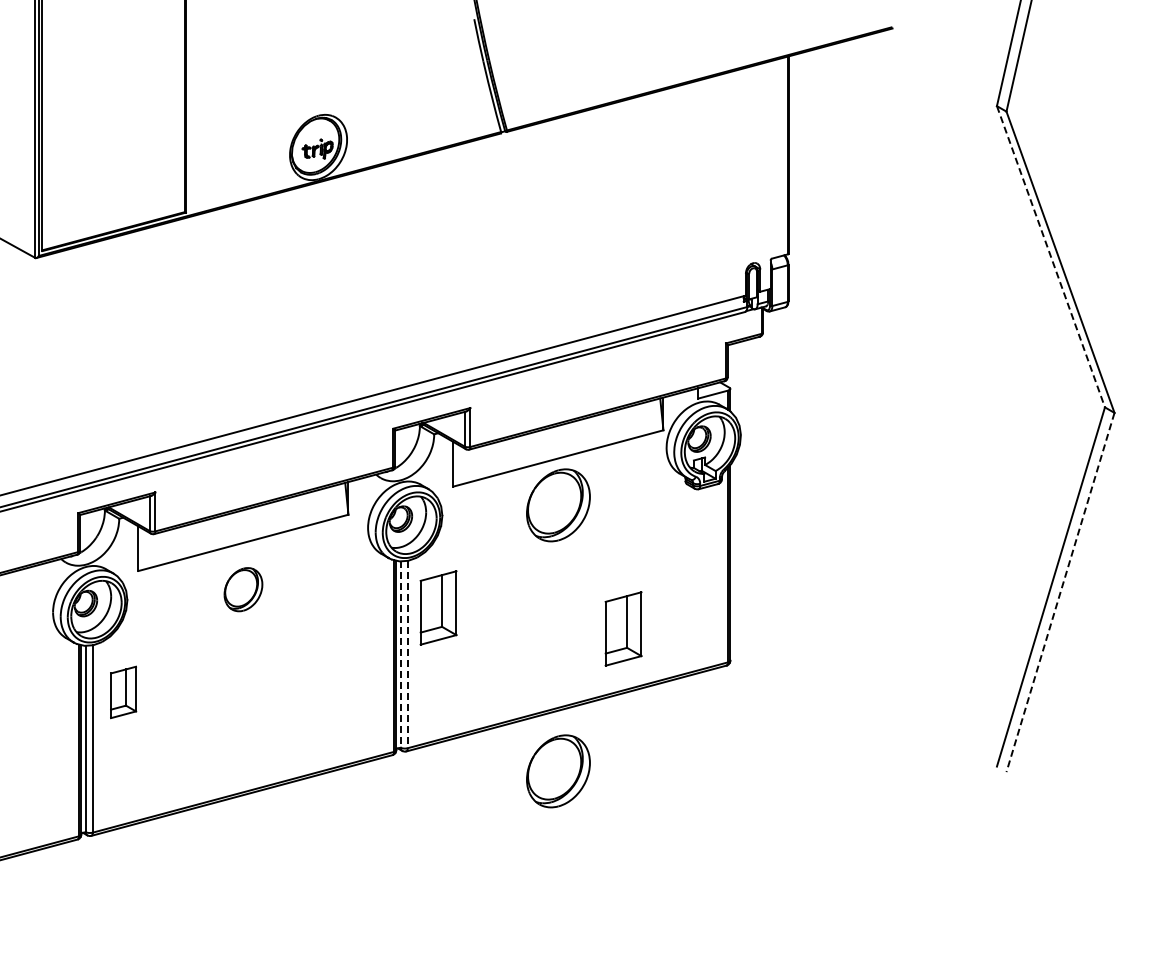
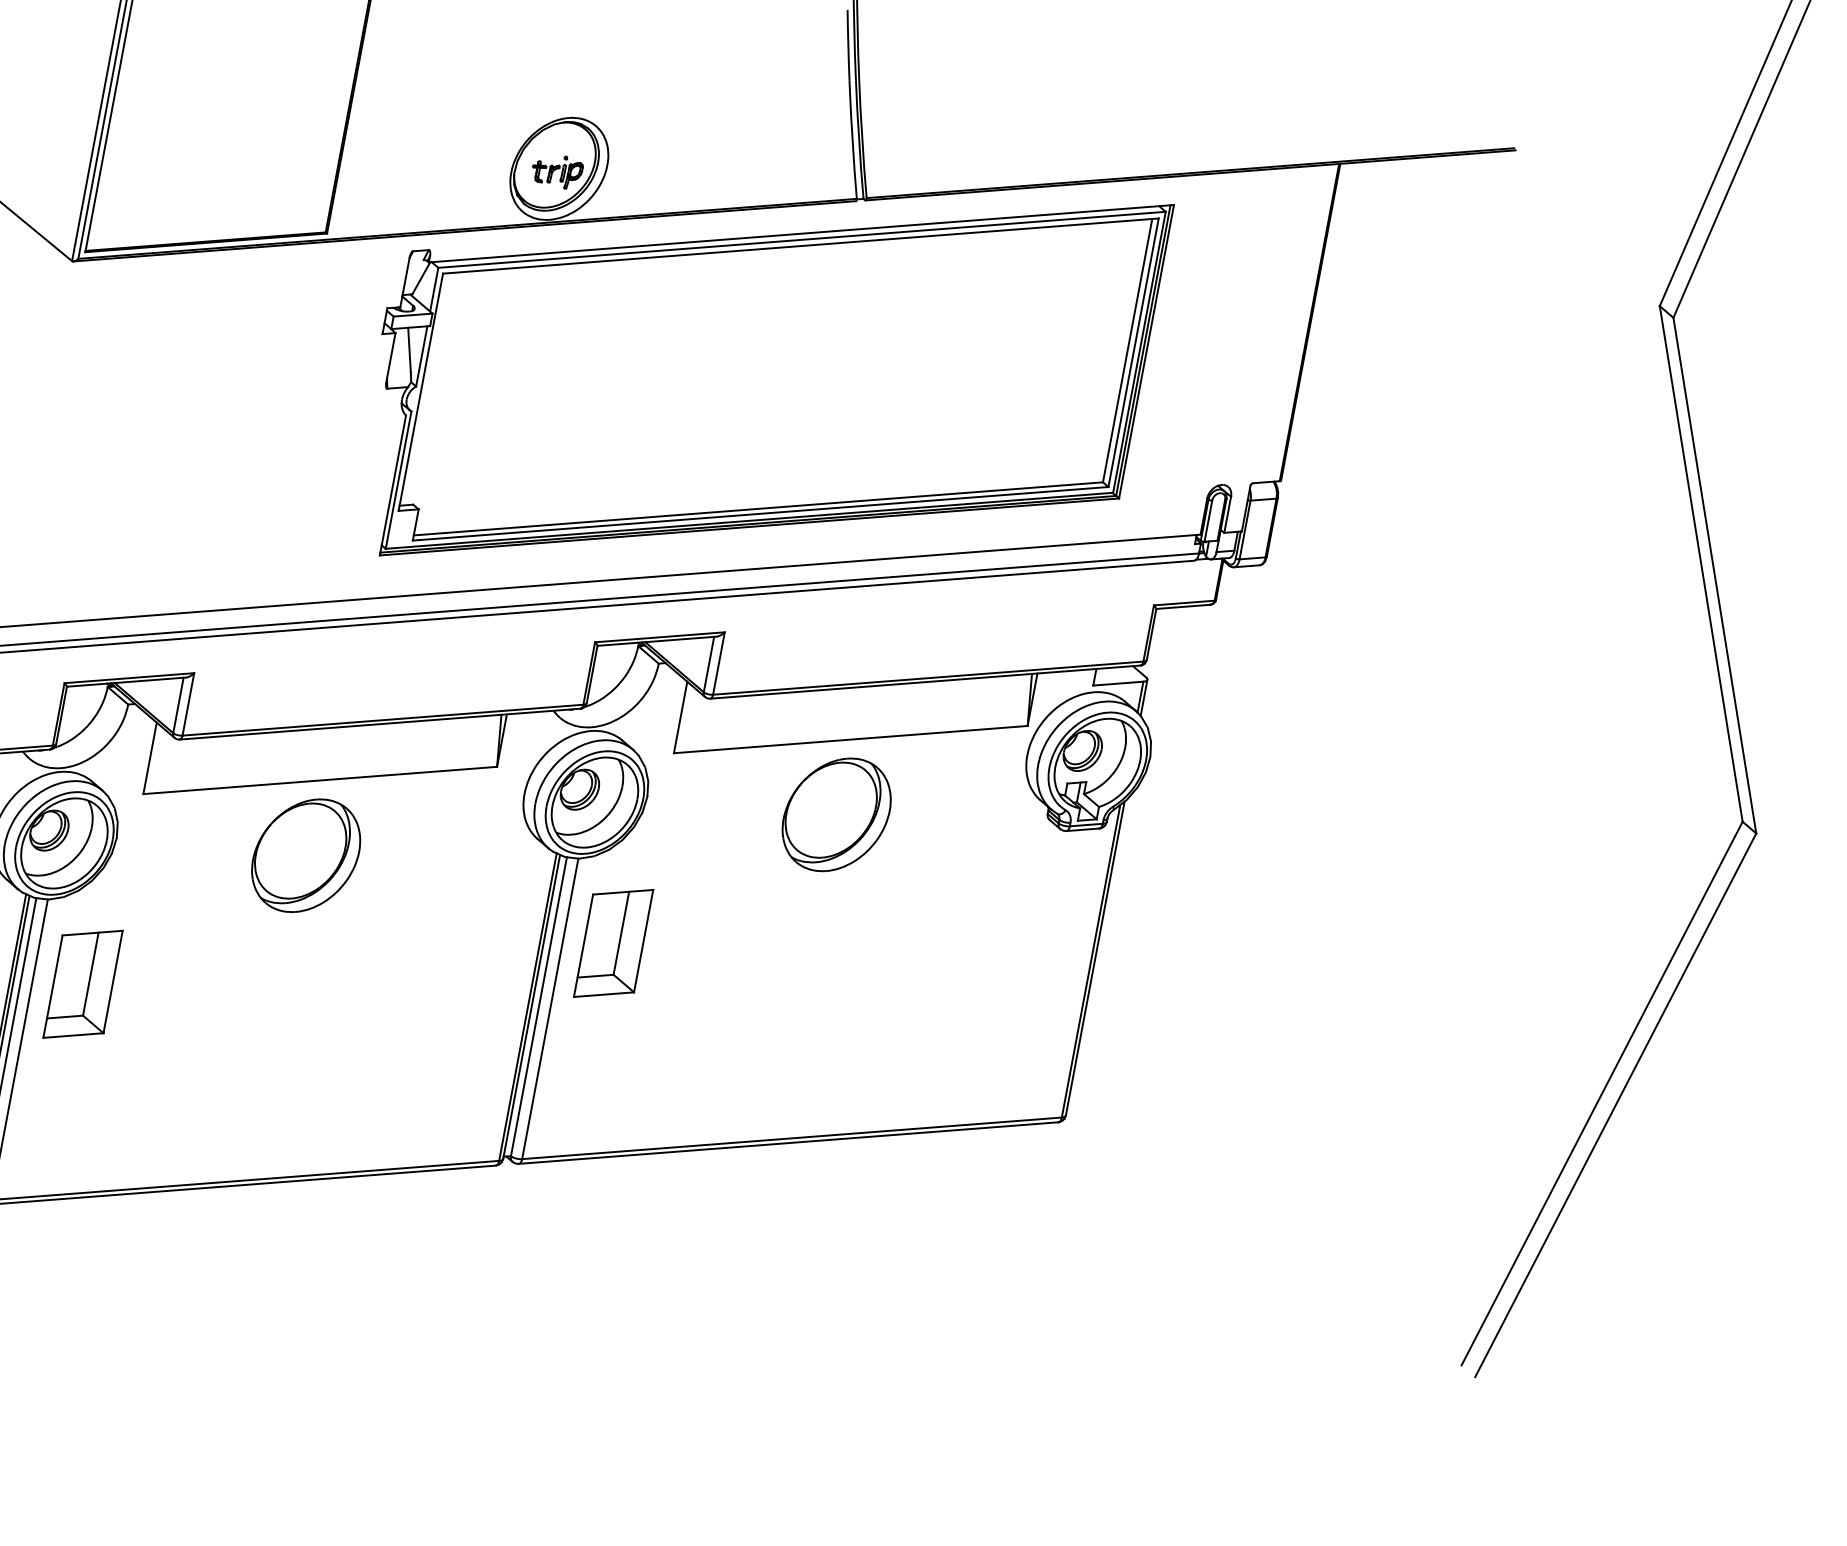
part: (461, 250) -> (757, 376), added
line: (1051, 257) -> (1701, 565), dashed -> solid
part: (243, 589) -> (306, 855), size x1.67
line: (1060, 592) -> (1615, 1105), dashed -> solid
part: (623, 628) -> (904, 1031), removed
line: (407, 654) -> (549, 1008), dashed -> solid
line: (400, 655) -> (538, 1008), dashed -> solid
part: (123, 692) -> (82, 984), size x1.43
part: (558, 771) -> (756, 1241), removed

